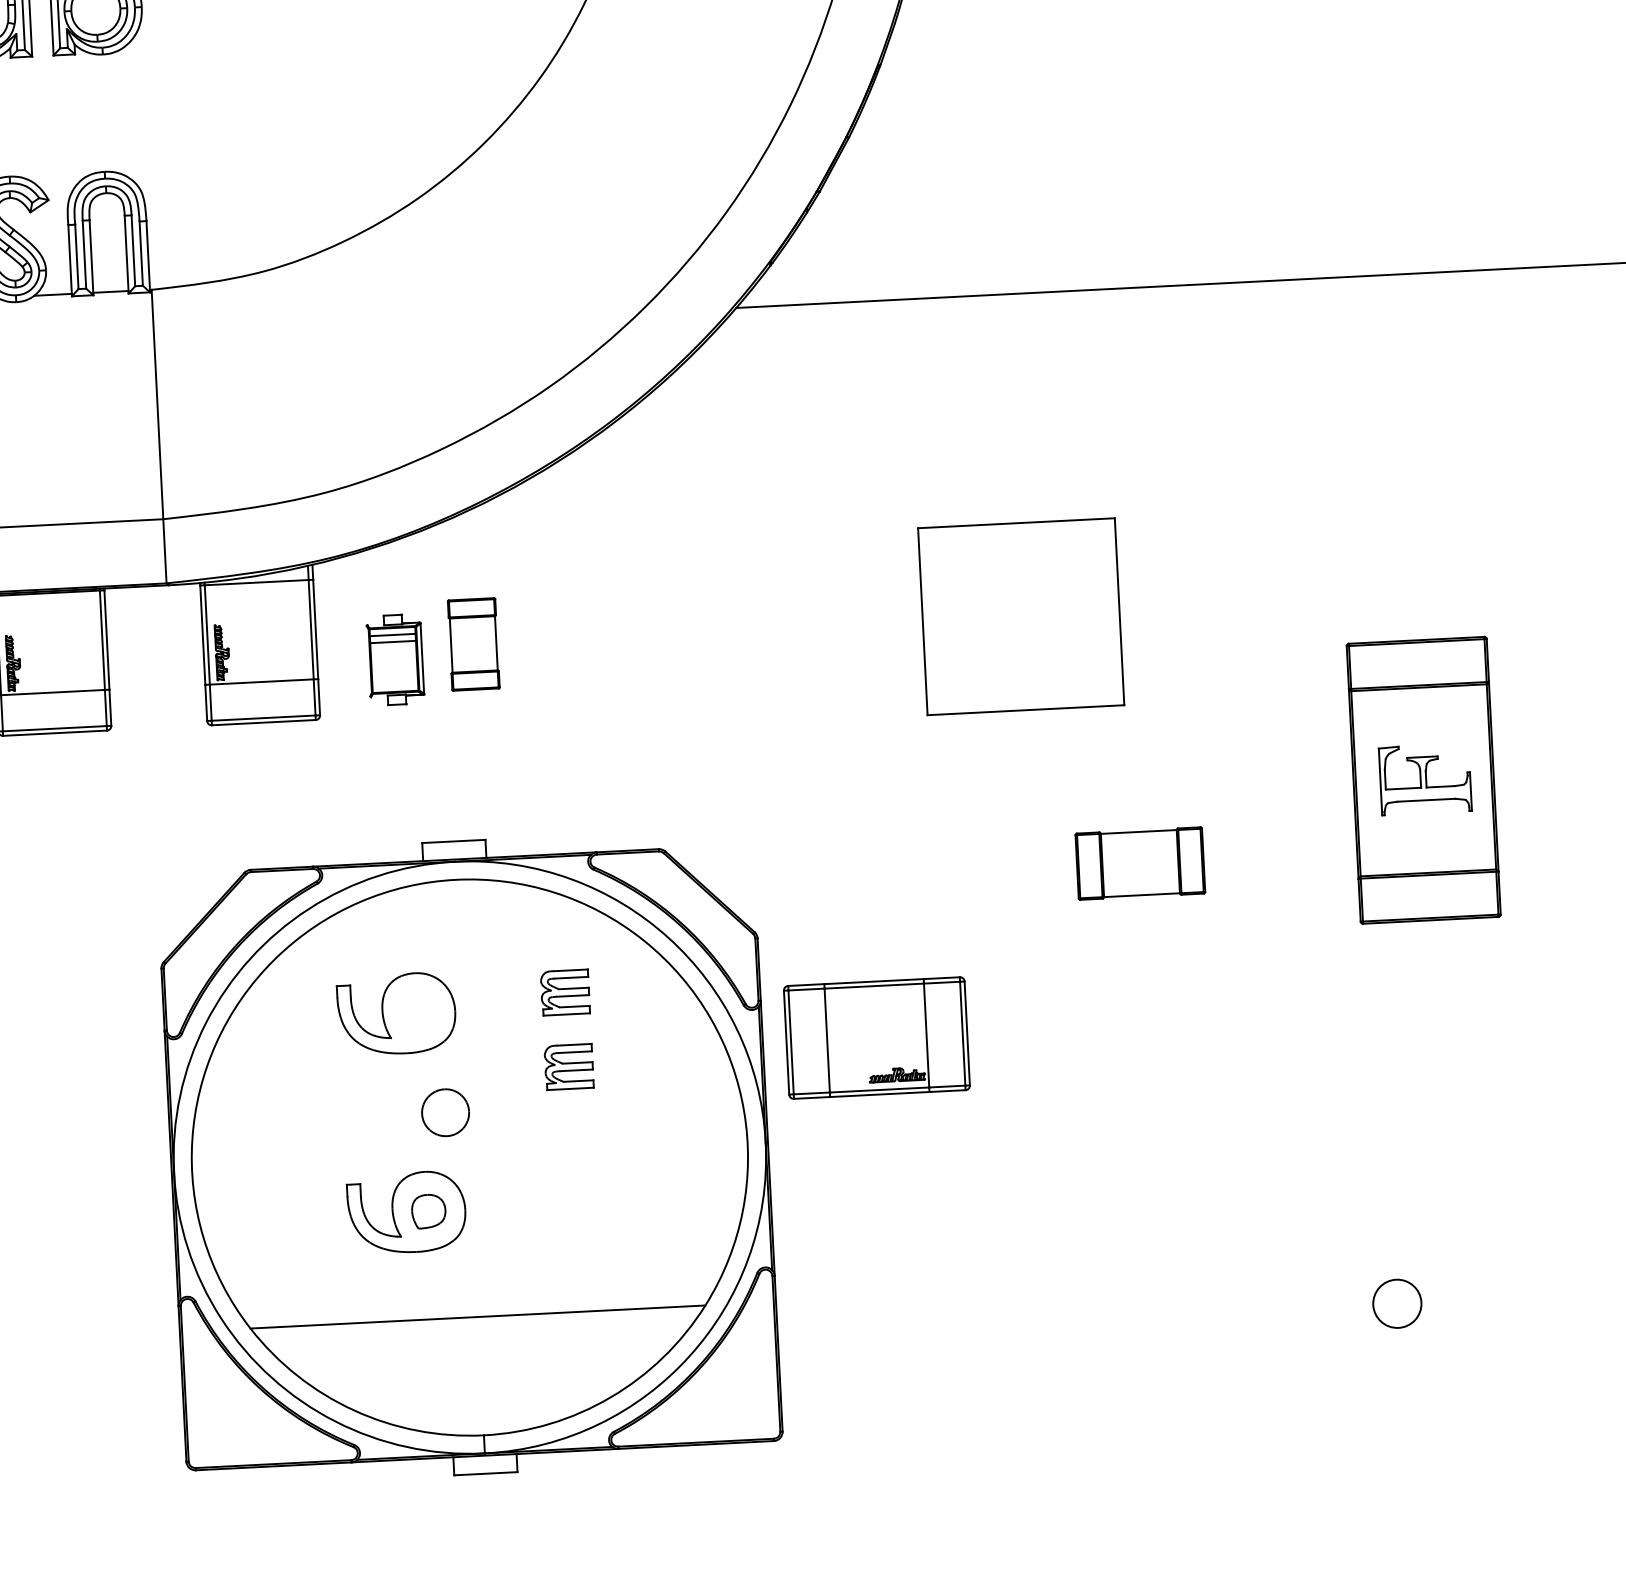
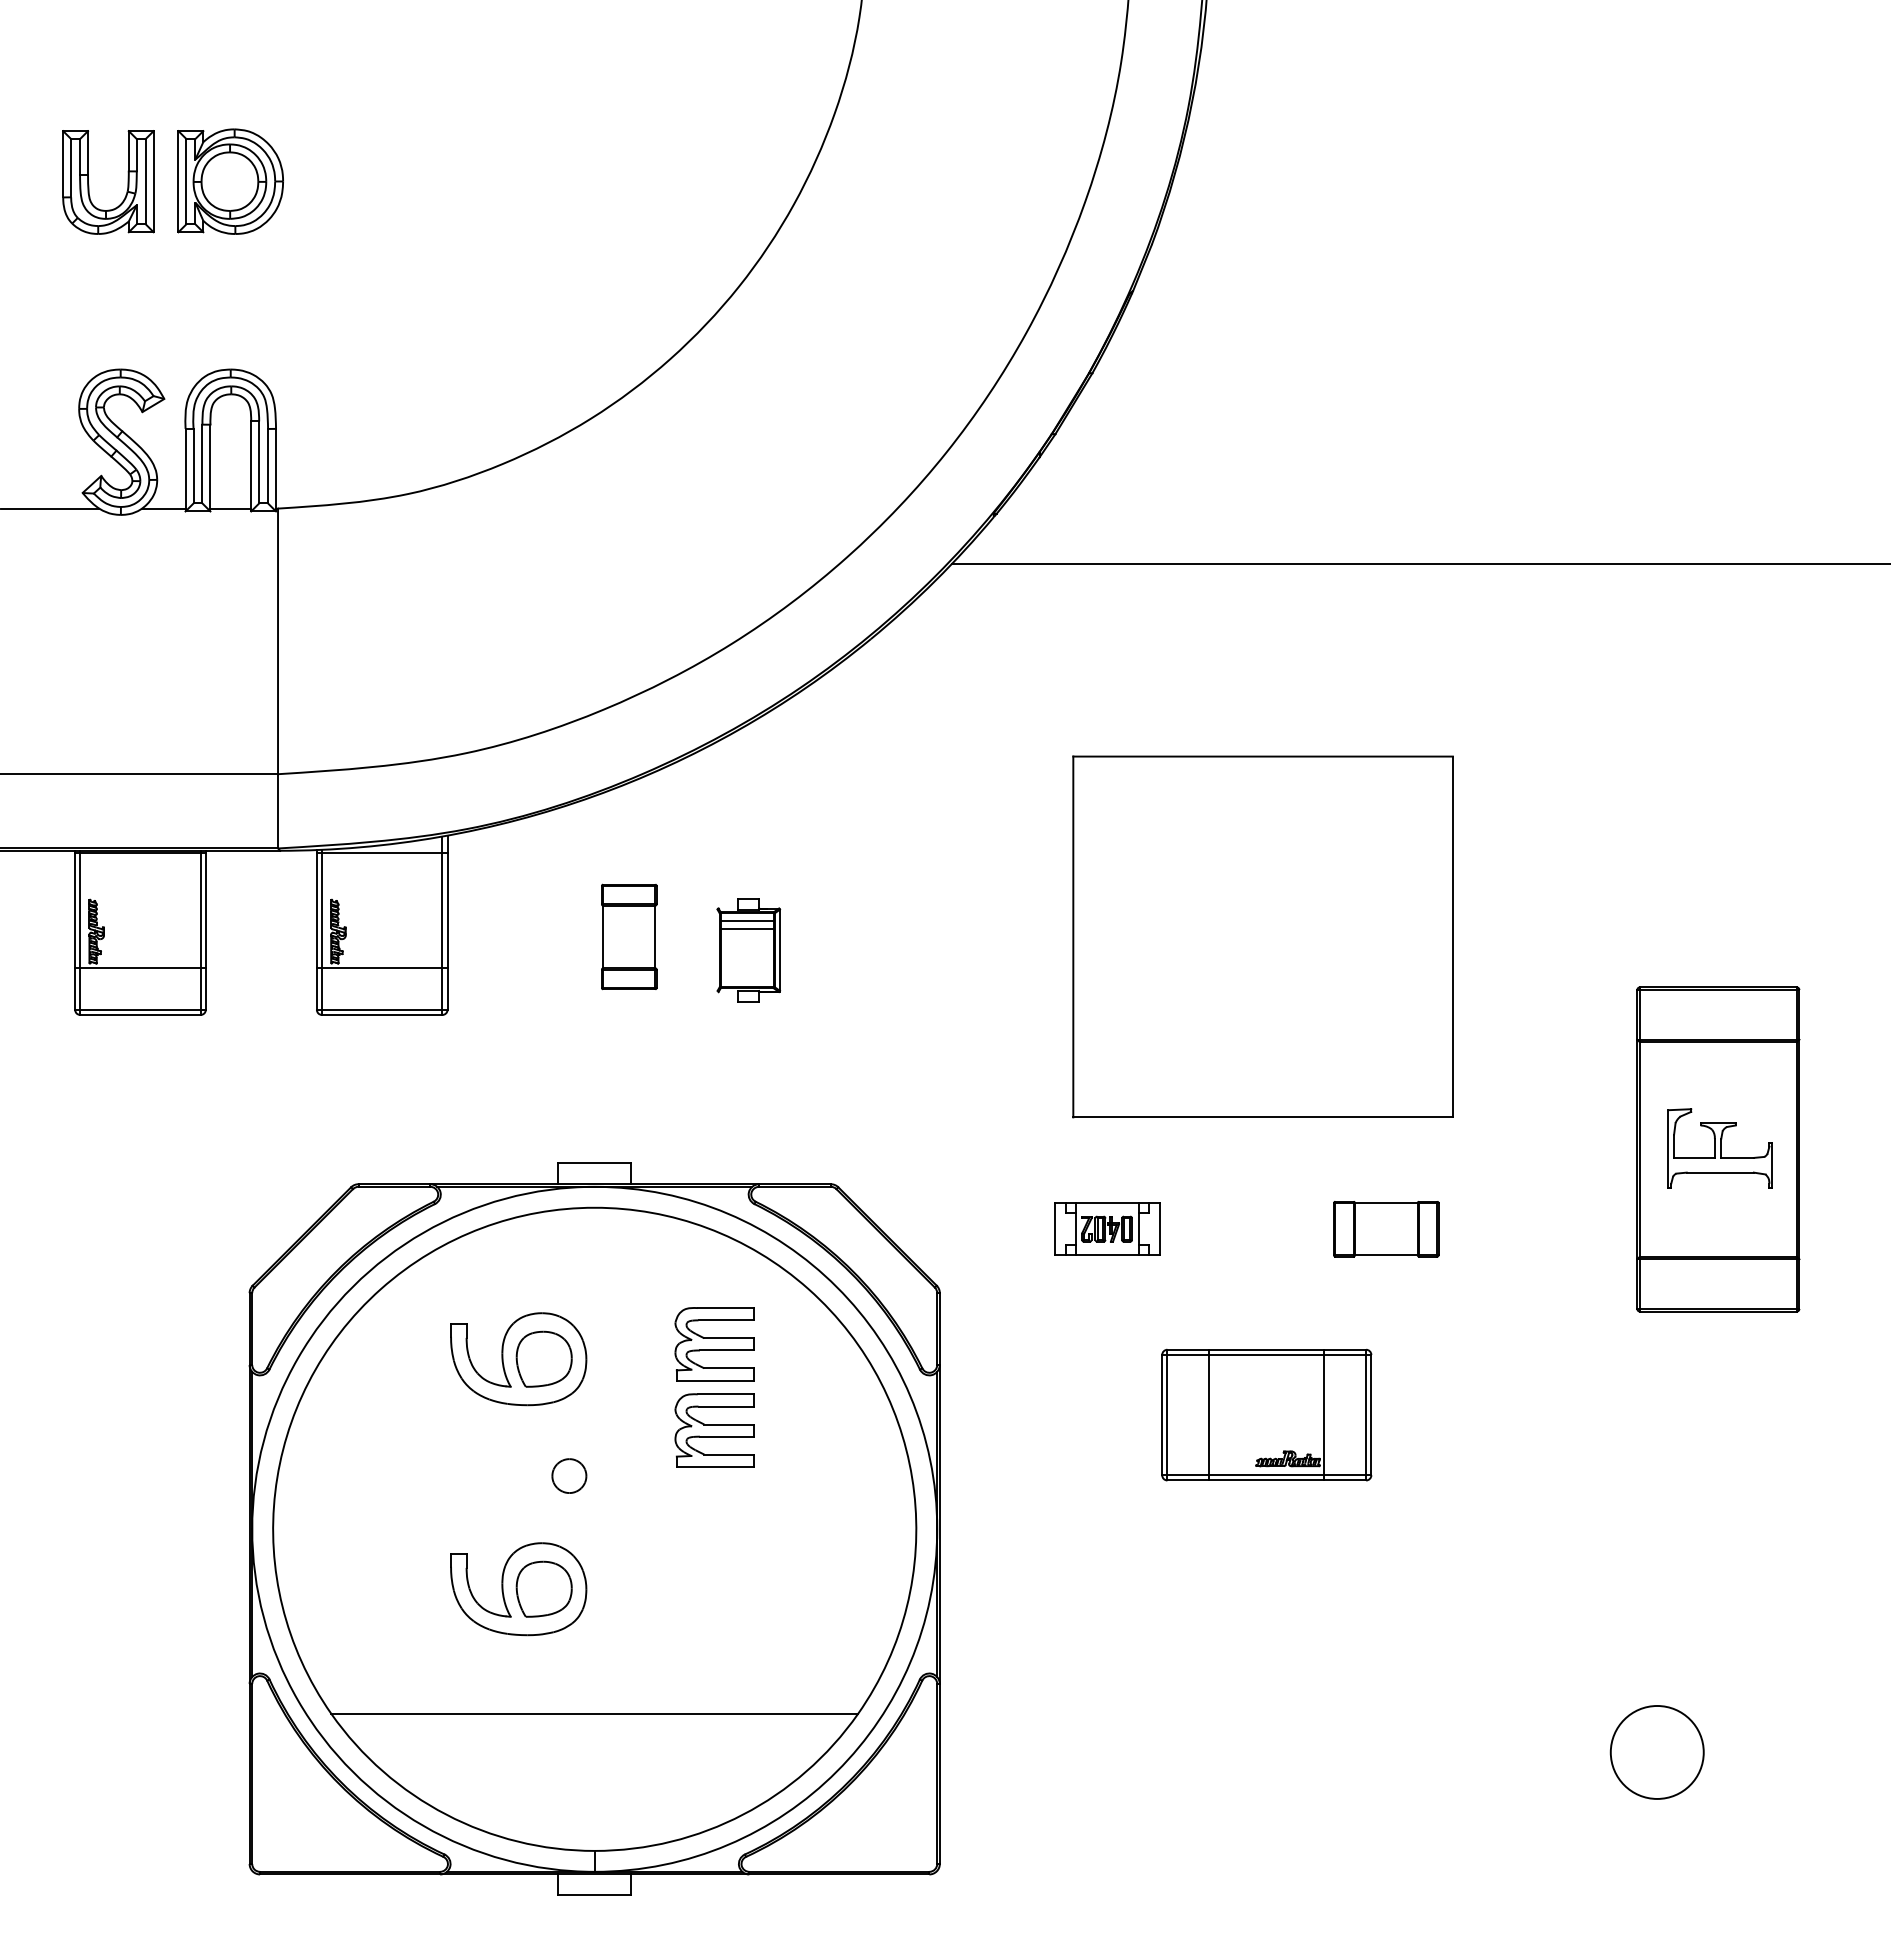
part: (1020, 616) -> (1262, 936), size x1.67
part: (395, 660) -> (748, 950), moved
part: (1140, 863) -> (1386, 1229), size x0.71
part: (899, 875) -> (1107, 1228), added
part: (565, 992) -> (714, 1344), size x1.43
part: (418, 1012) -> (543, 1358), added
part: (876, 1037) -> (1266, 1414), moved
part: (569, 1066) -> (714, 1430), size x1.43
part: (445, 1112) -> (569, 1475), size x0.62
part: (428, 1210) -> (543, 1588), size x1.43
circle: (1396, 1303) -> (1656, 1751), size x1.67

